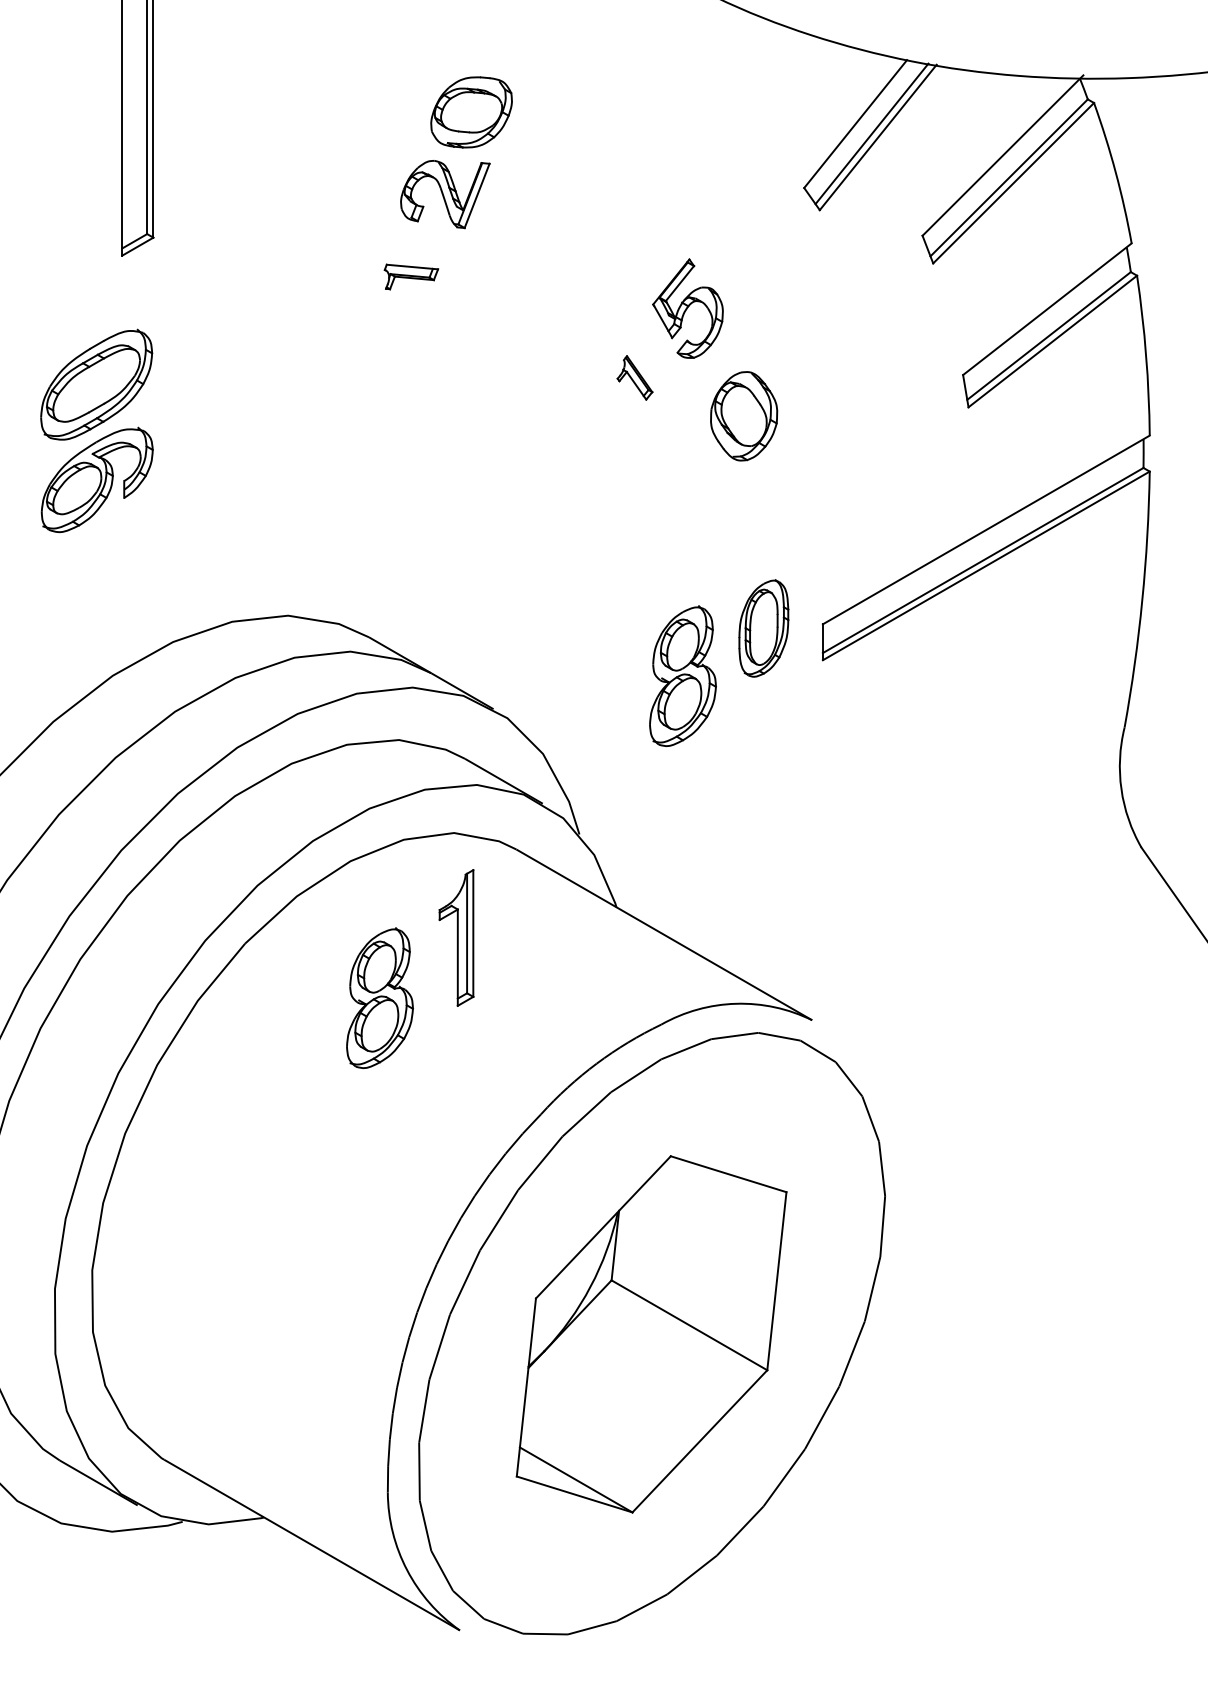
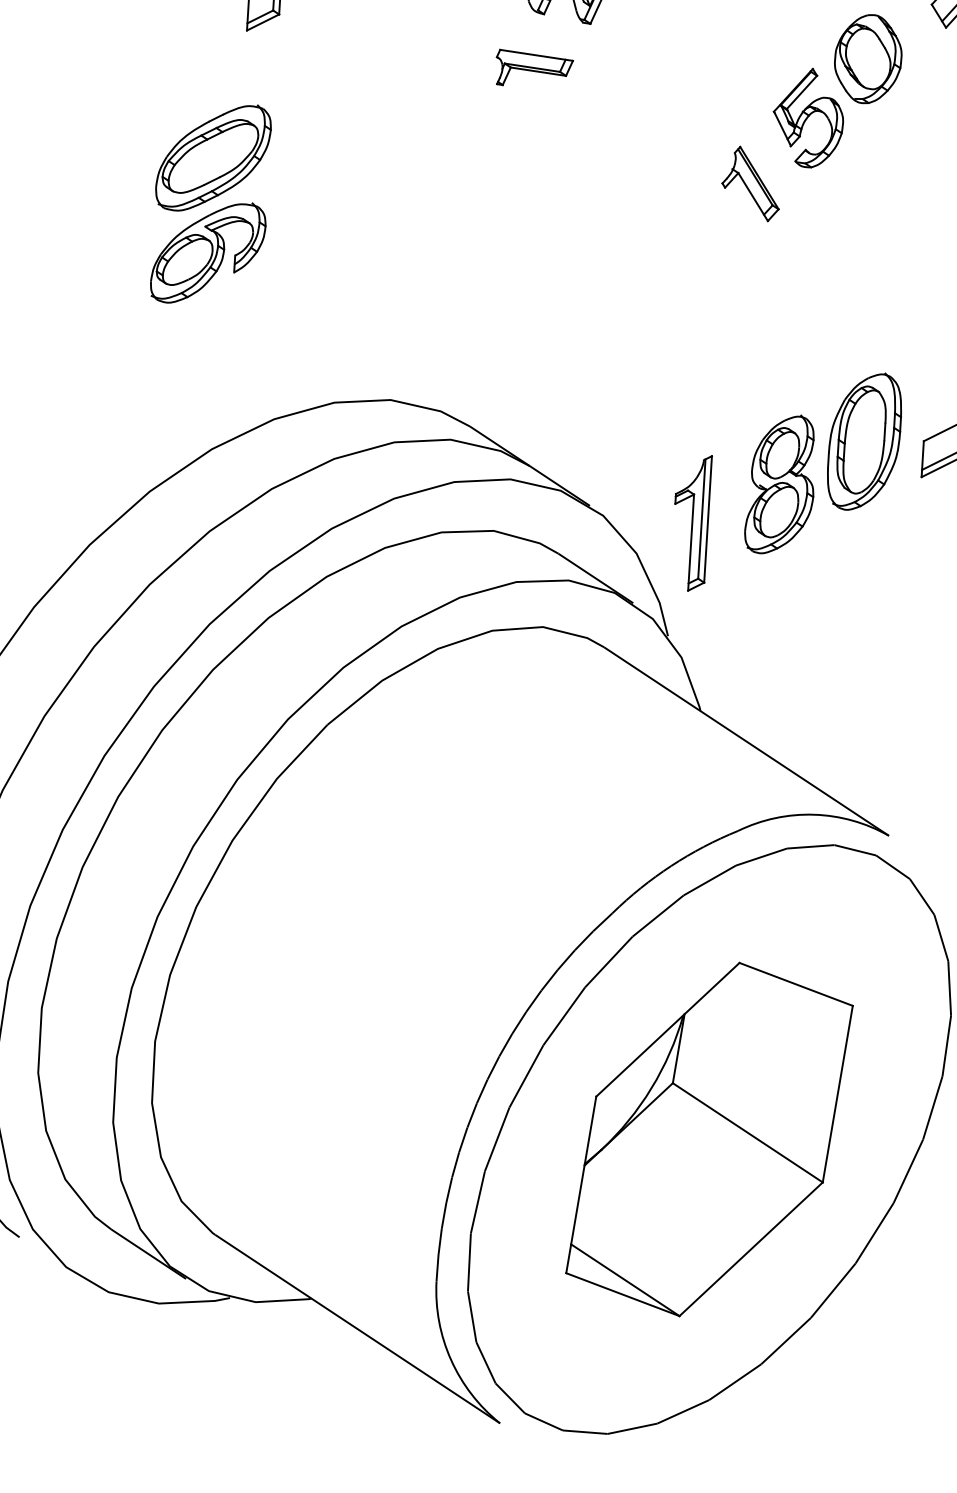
part: (411, 276) -> (534, 68), size x1.43
part: (634, 377) -> (750, 183), size x1.67
part: (744, 416) -> (868, 59), moved
part: (763, 628) -> (864, 441), size x1.43
part: (456, 937) -> (691, 522), moved
part: (379, 997) -> (458, 786), removed

